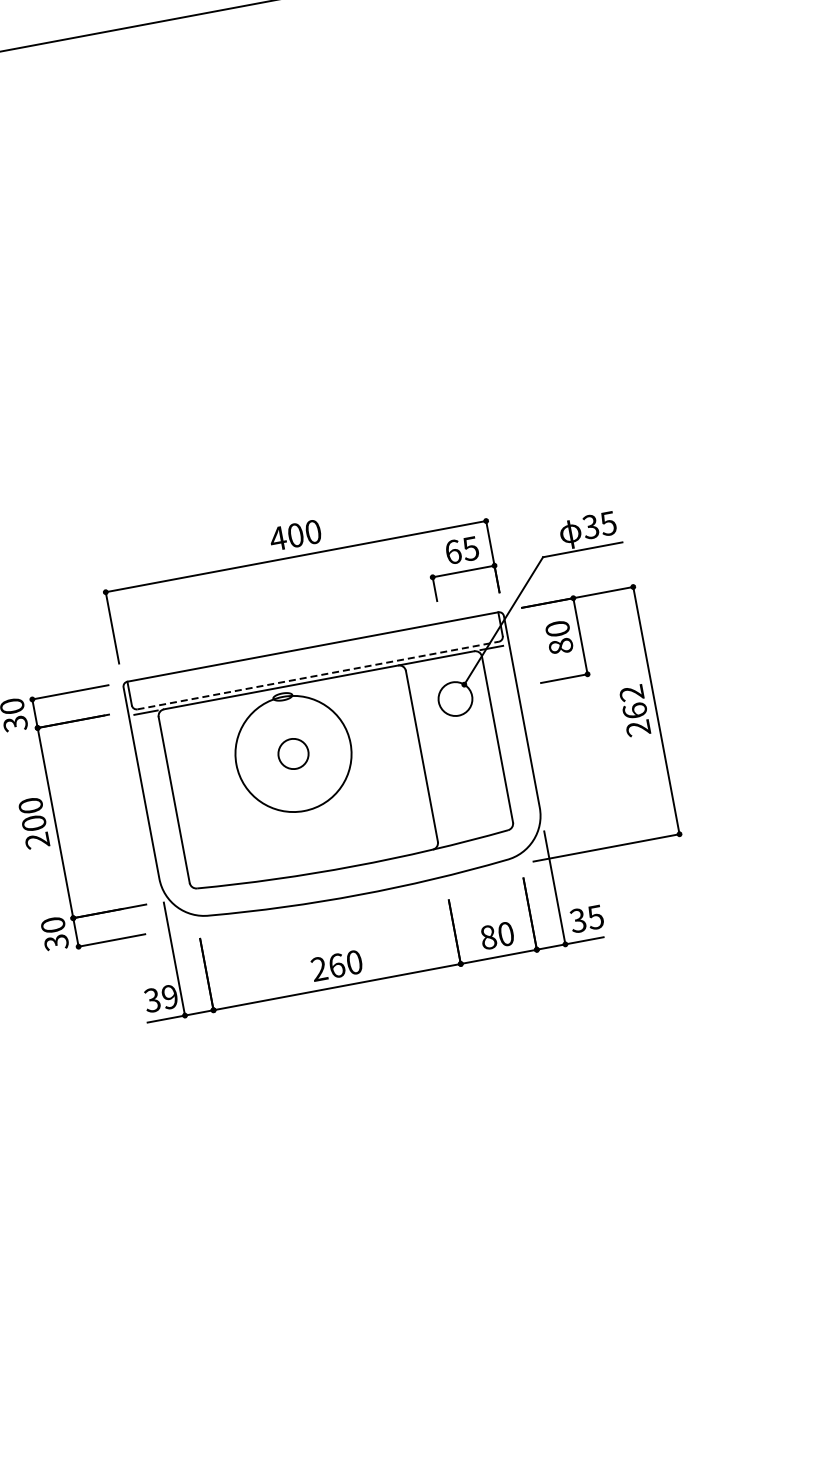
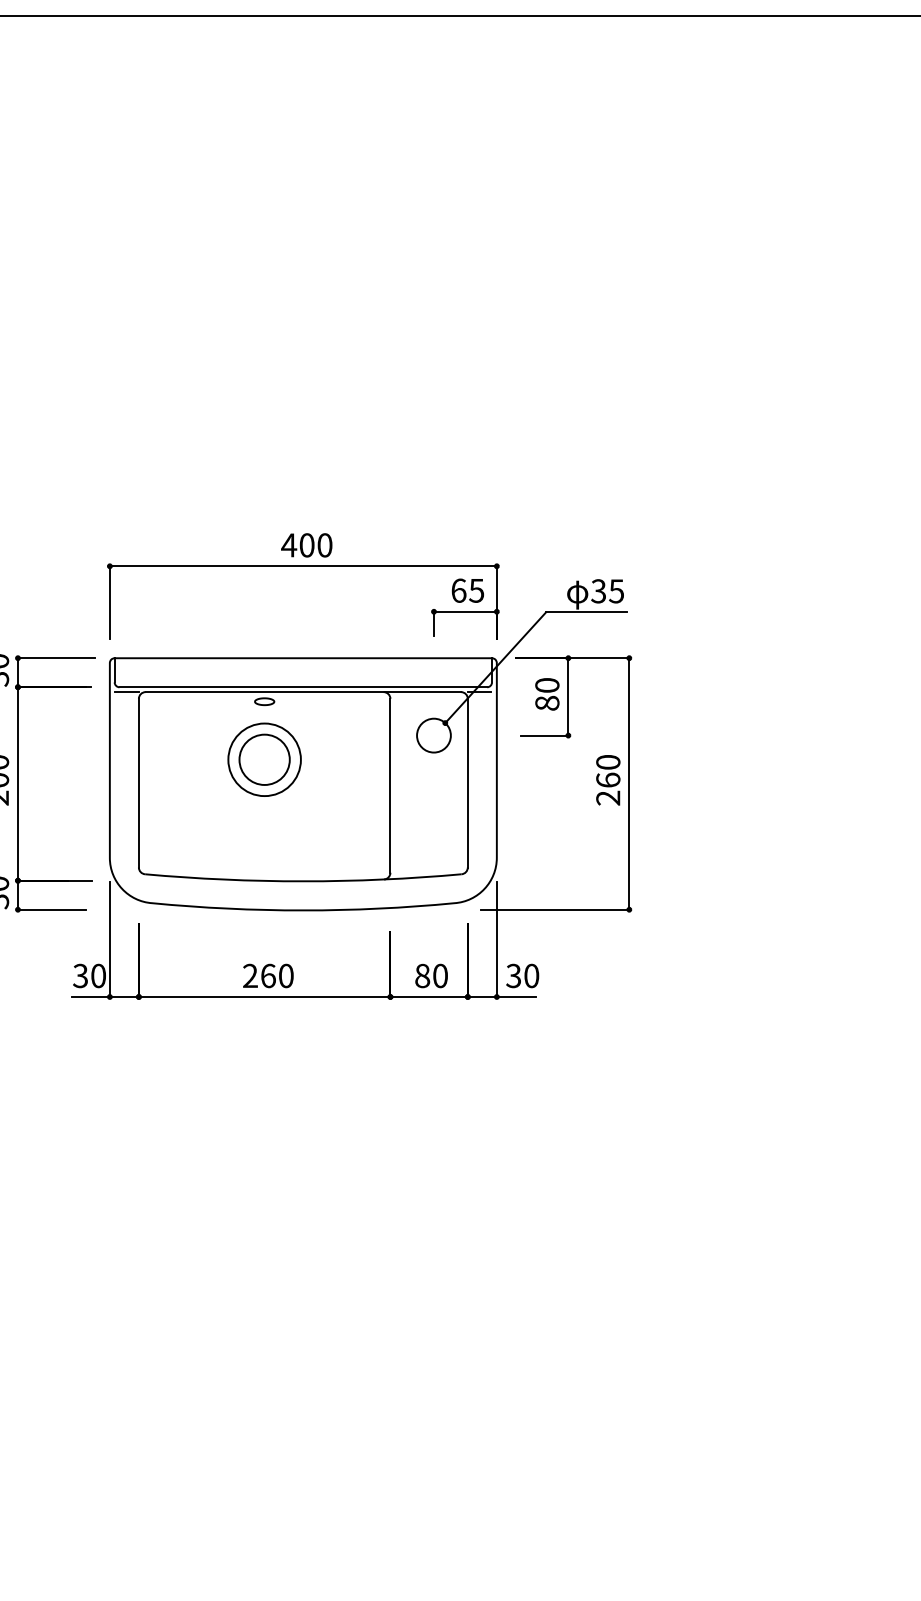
line: (318, 675) -> (303, 687), dashed -> solid
text: (631, 693) -> (608, 762), 262 -> 260
circle: (293, 753) -> (264, 759), size x0.62
circle: (293, 753) -> (264, 759), size x1.67
text: (595, 916) -> (531, 975), 35 -> 30
text: (169, 996) -> (98, 975), 39 -> 30

